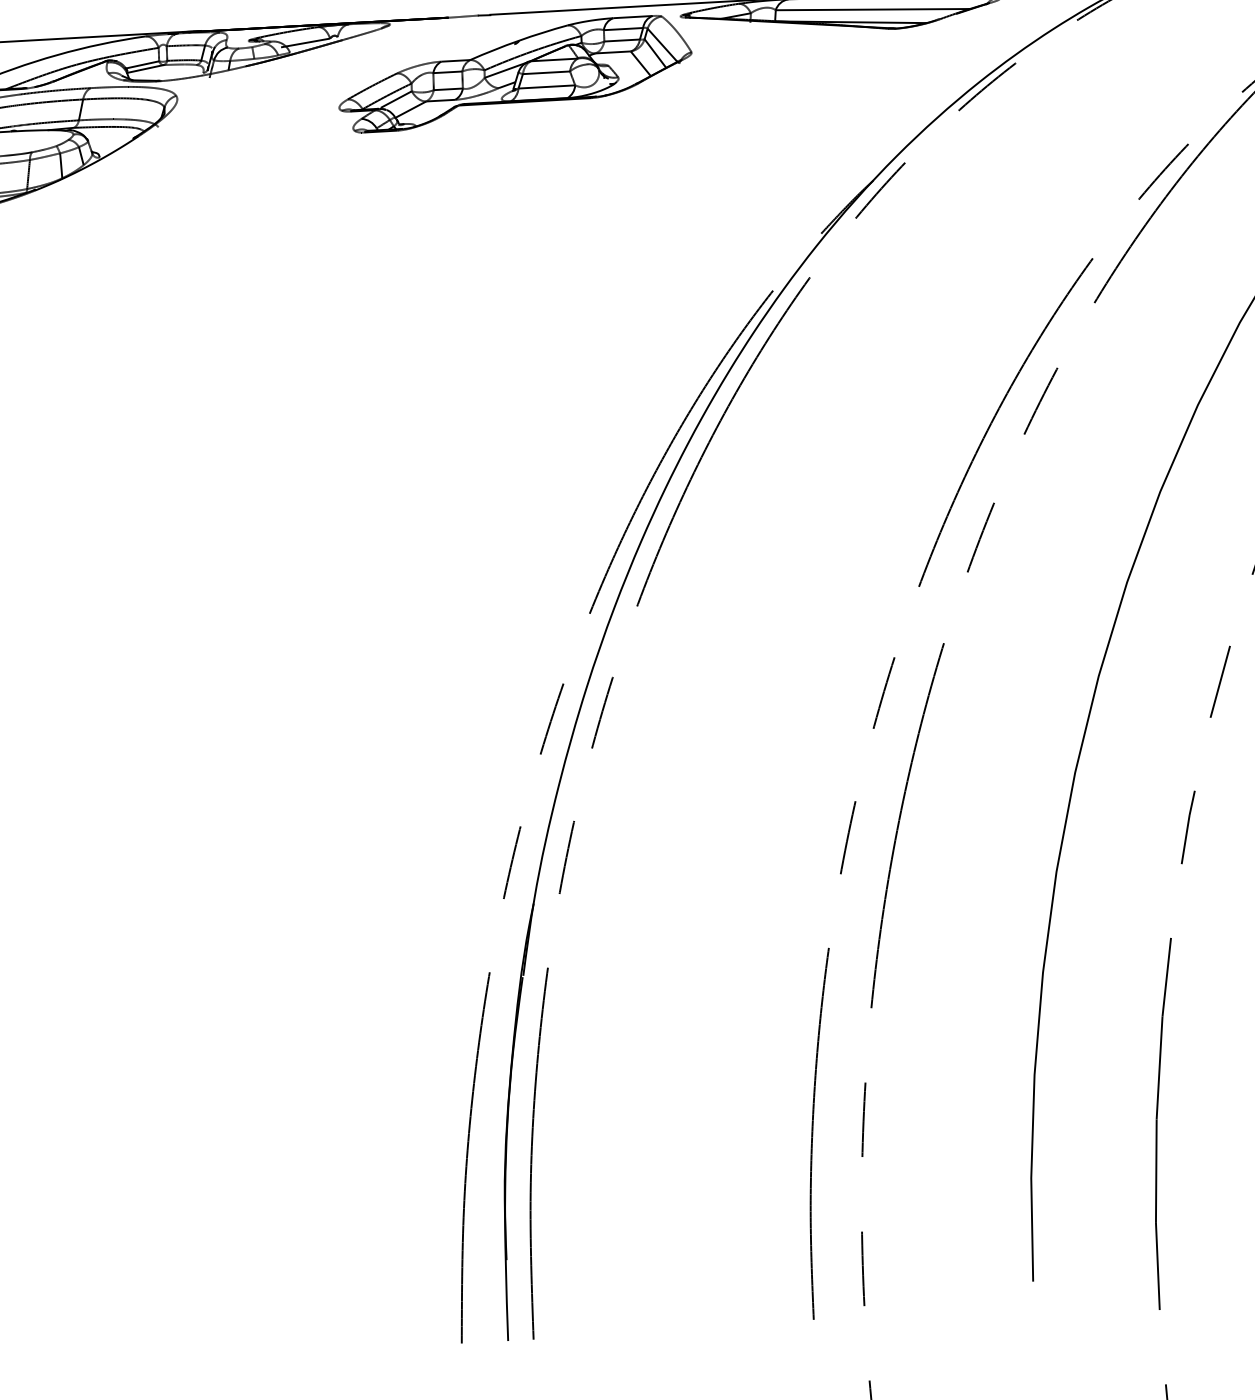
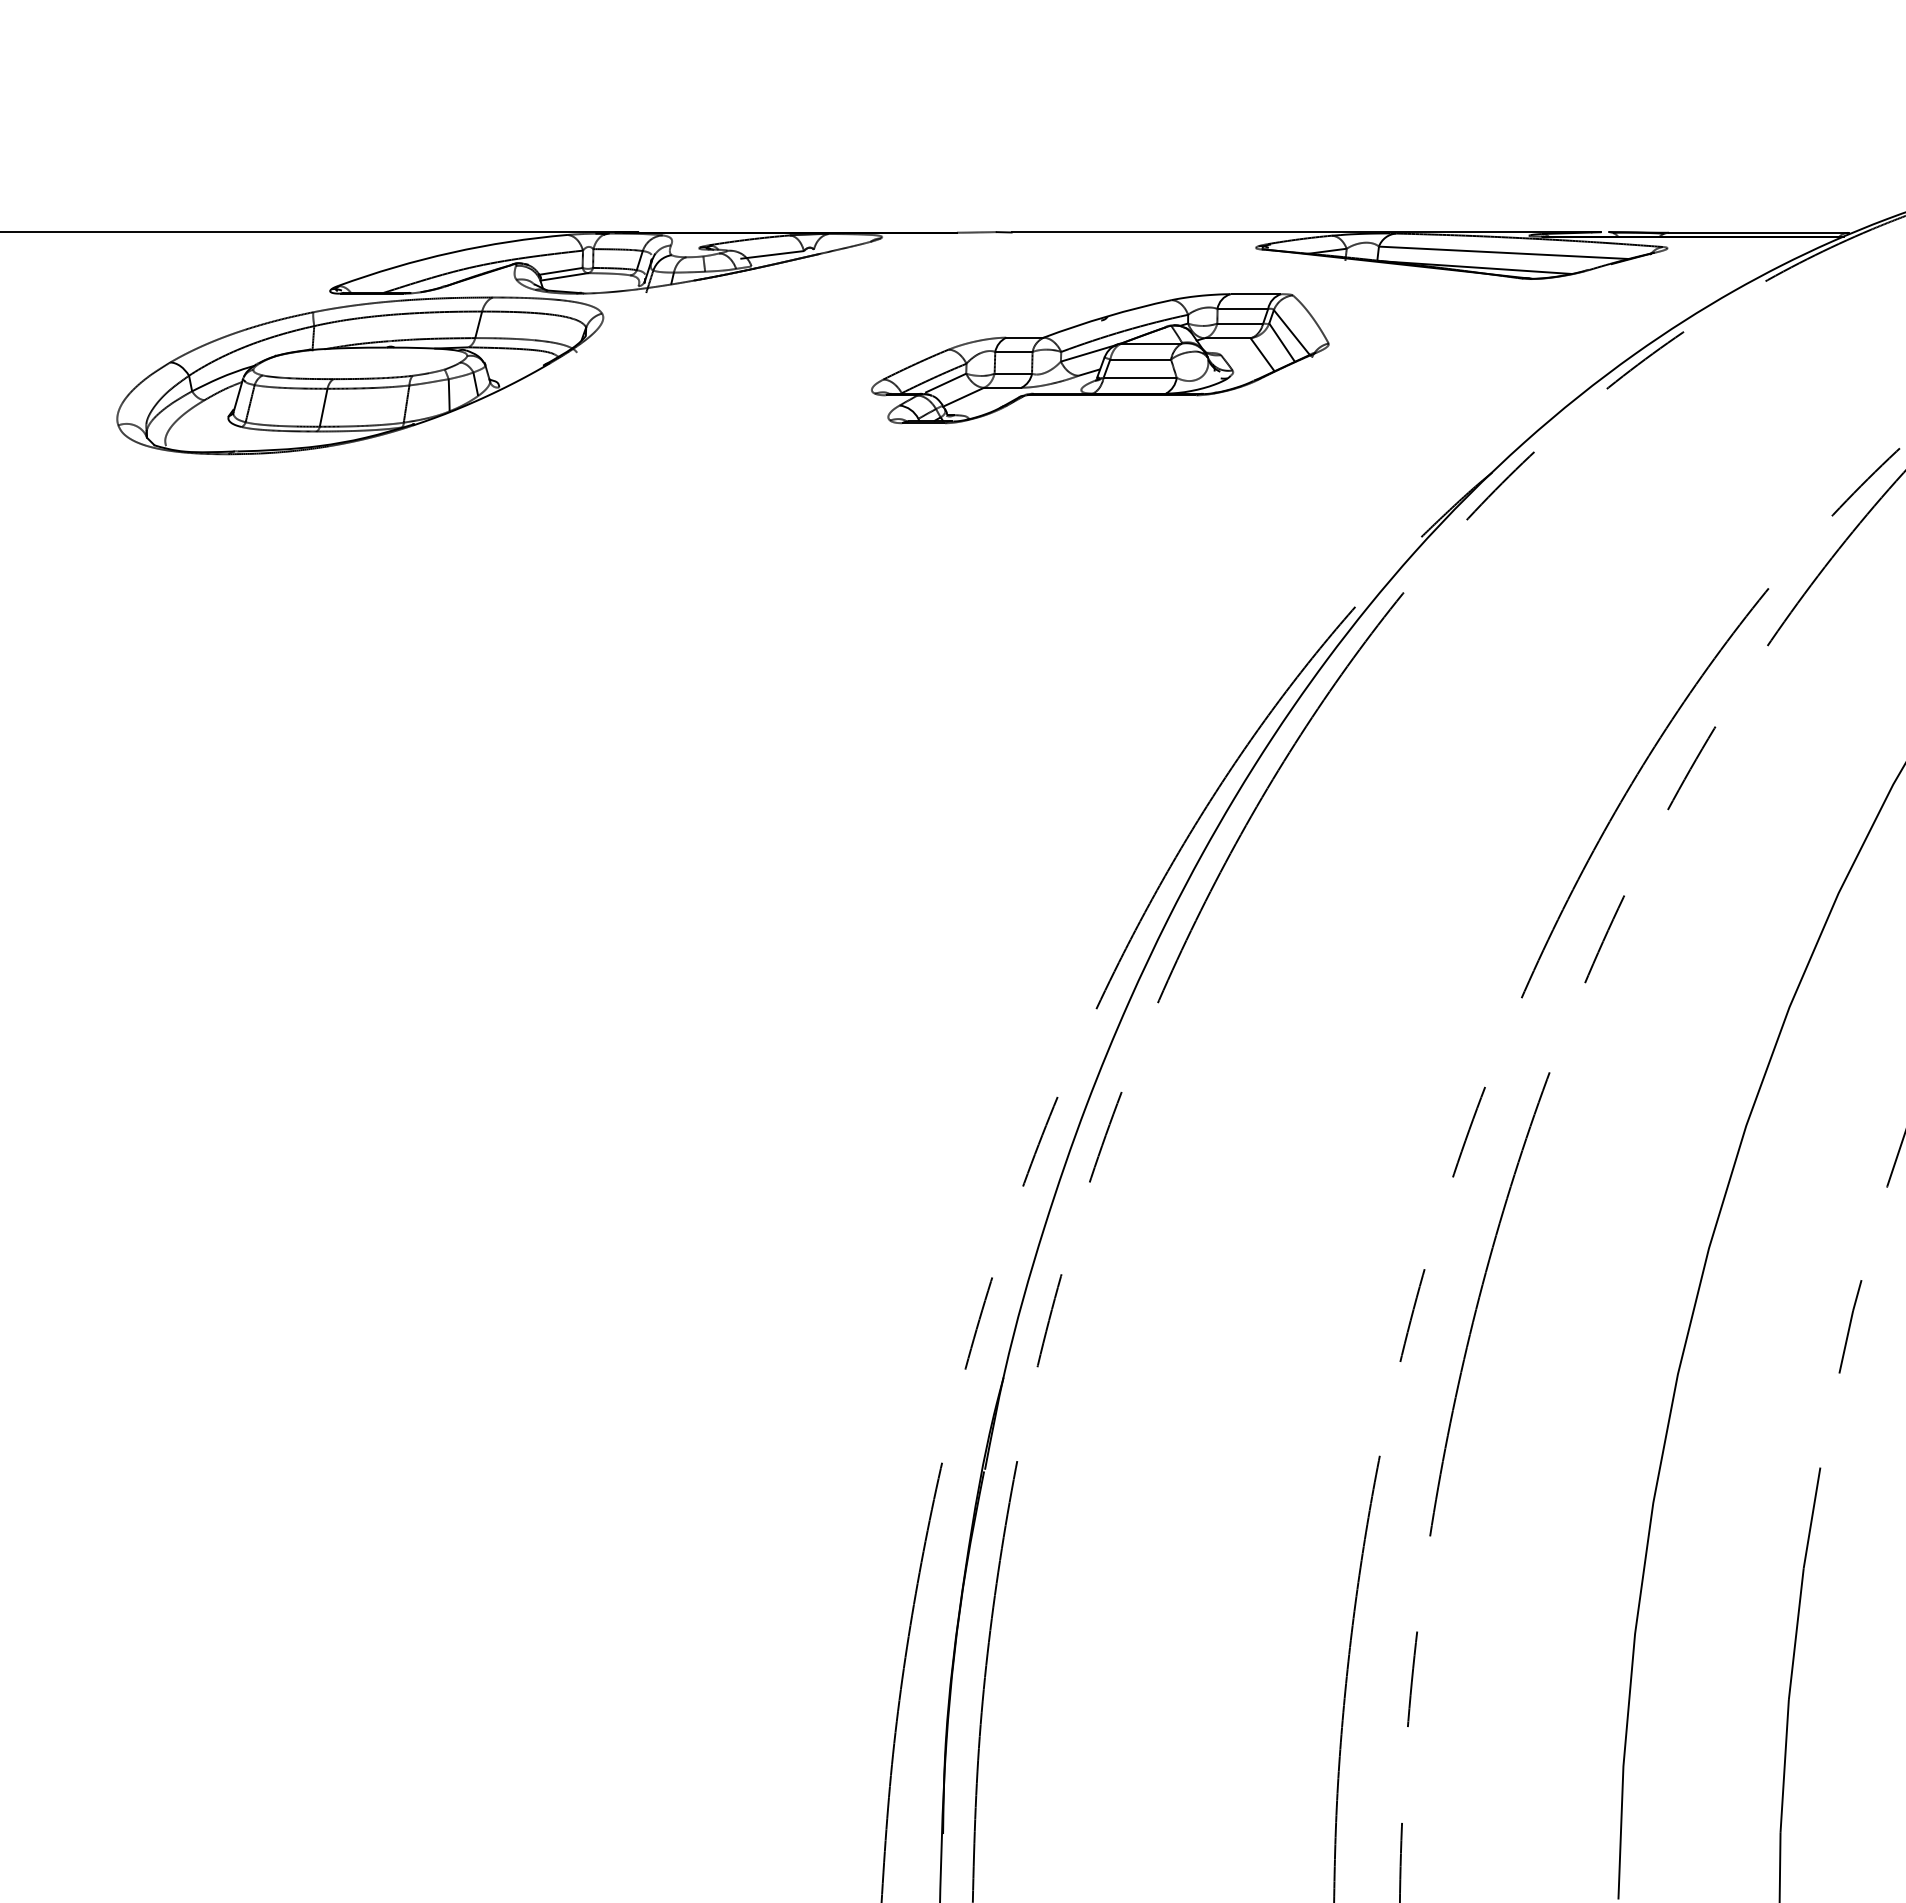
part: (515, 73) -> (1100, 358), moved

